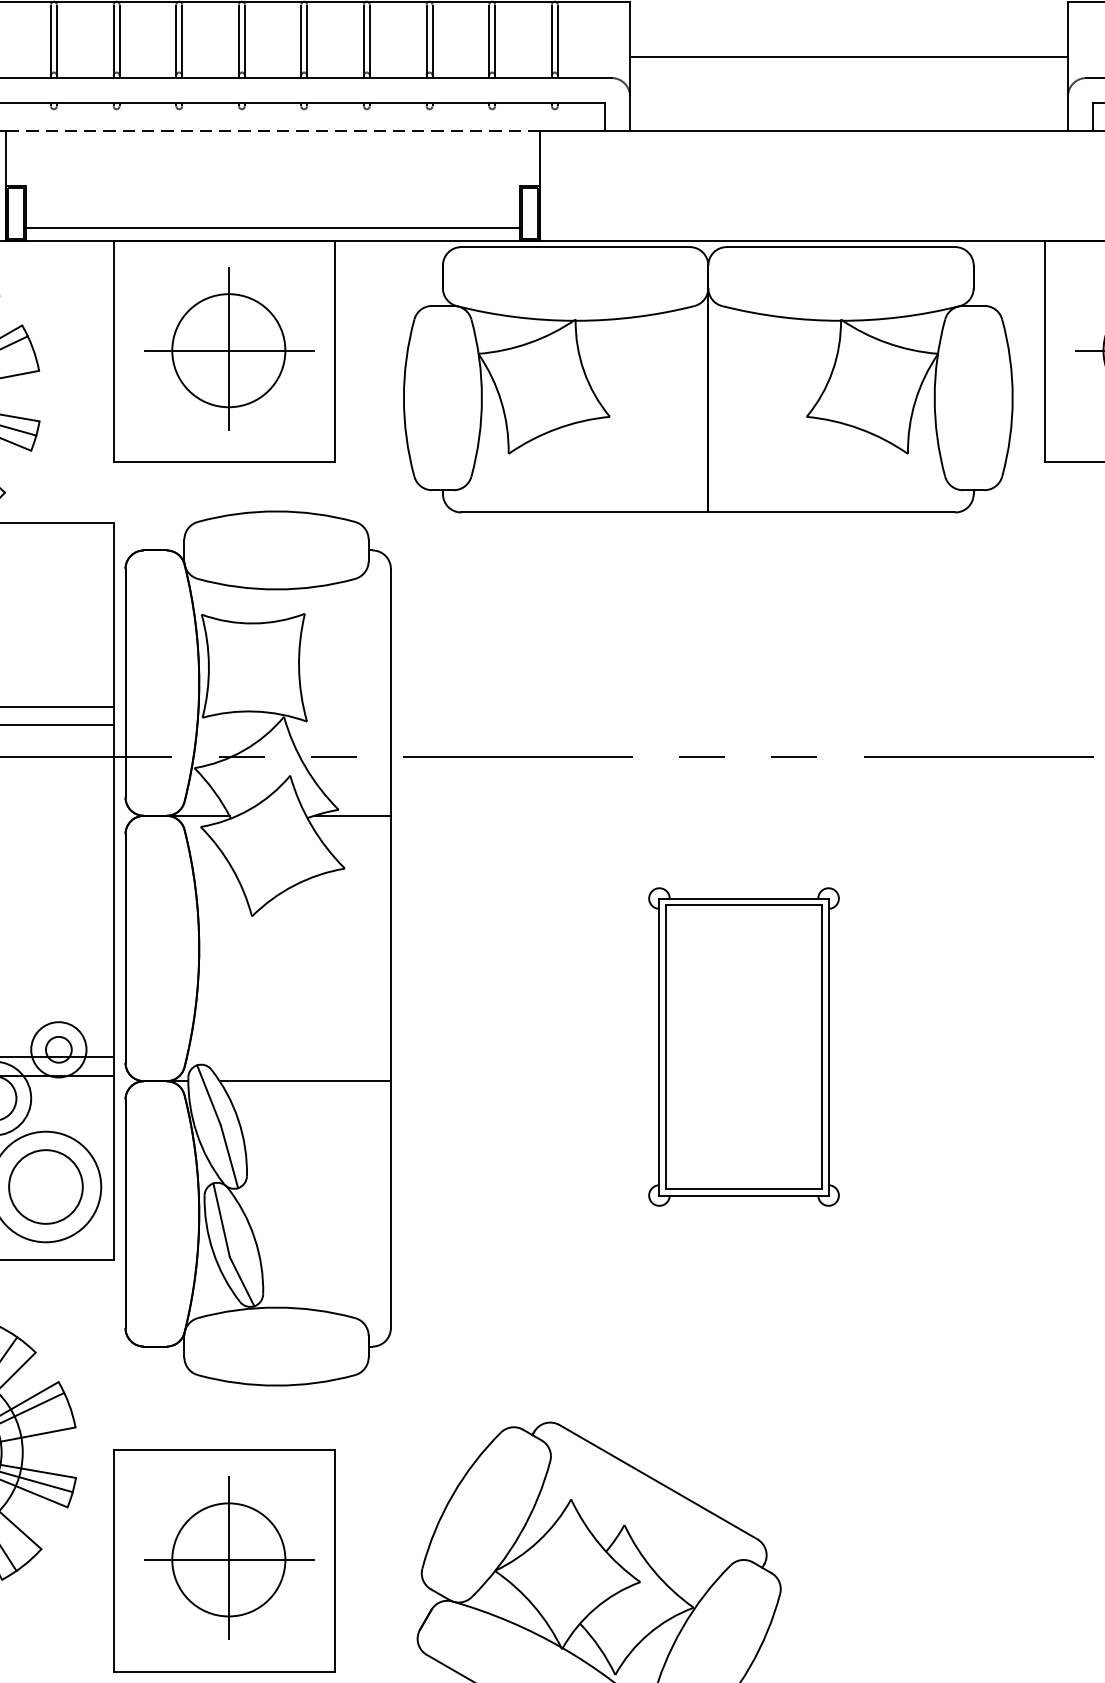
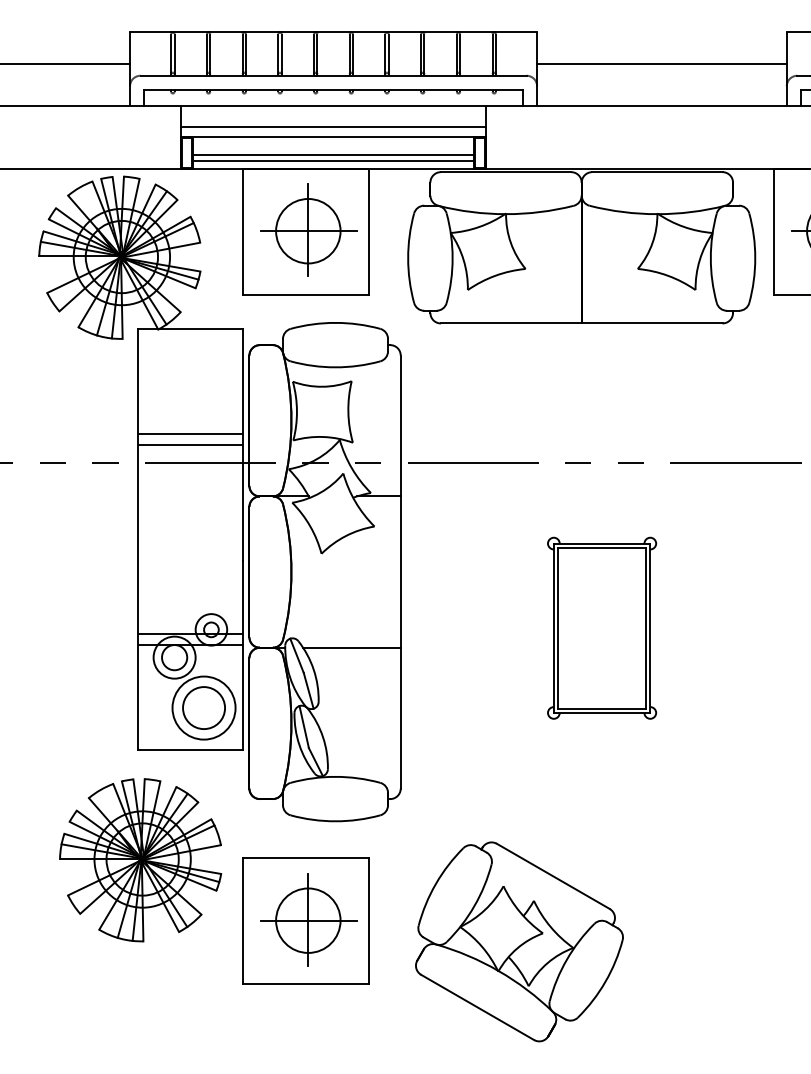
line: (271, 130) -> (332, 105), dashed -> solid
line: (272, 167) -> (333, 126), added
line: (272, 186) -> (333, 137), added
line: (272, 217) -> (333, 155), added

